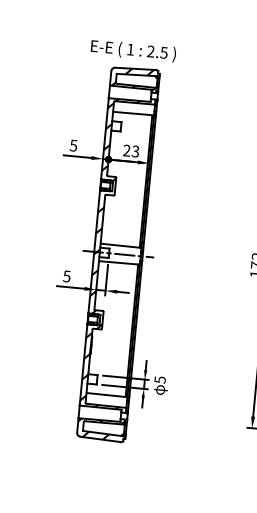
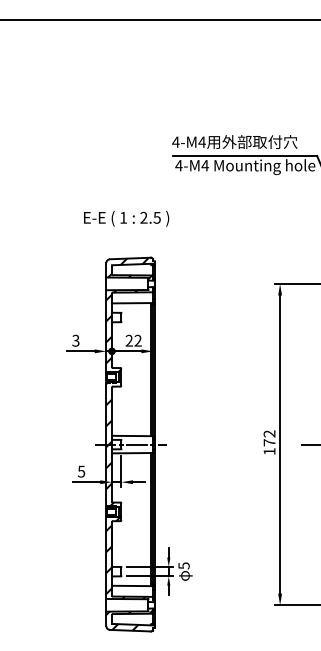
text: (133, 50) -> (126, 218), moved
text: (73, 144) -> (75, 339), 5 -> 3
text: (135, 151) -> (137, 340), 23 -> 22

